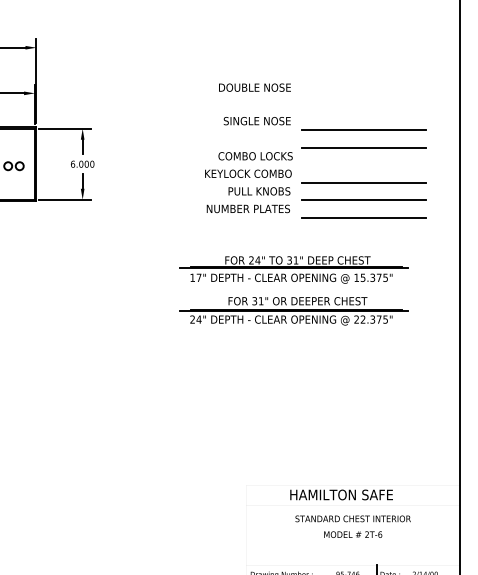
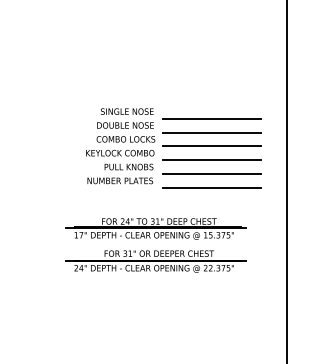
text: (254, 87) -> (125, 125), moved
line: (364, 165) -> (211, 146), added

